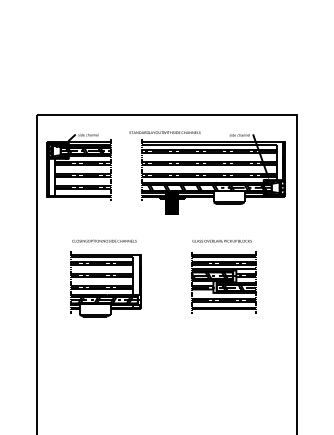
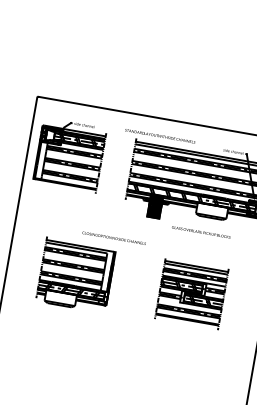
text: (104, 240) -> (114, 237), moved
text: (221, 240) -> (200, 231), moved

